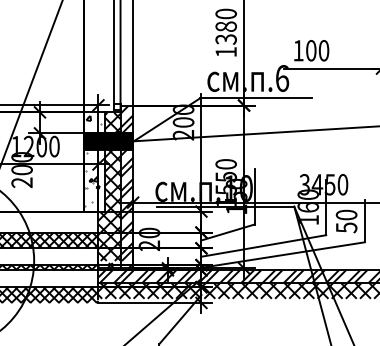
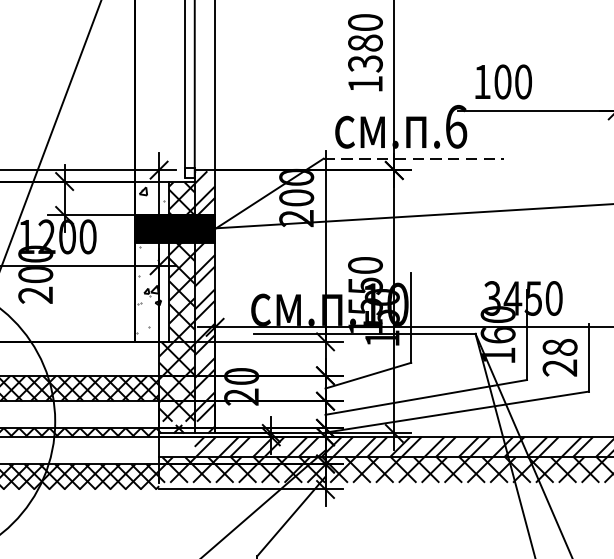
line: (256, 98) -> (414, 159), solid -> dashed
text: (346, 221) -> (559, 357), 50 -> 28
hatch: (109, 276) -> (176, 446), removed

